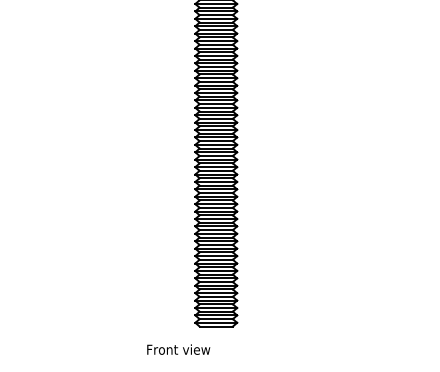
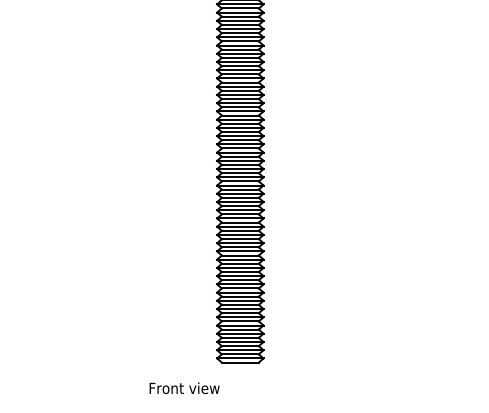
text: (178, 349) -> (184, 388), moved

